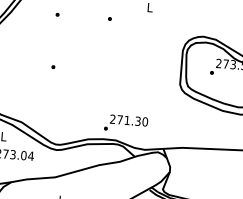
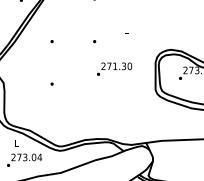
text: (126, 123) -> (114, 68), moved

